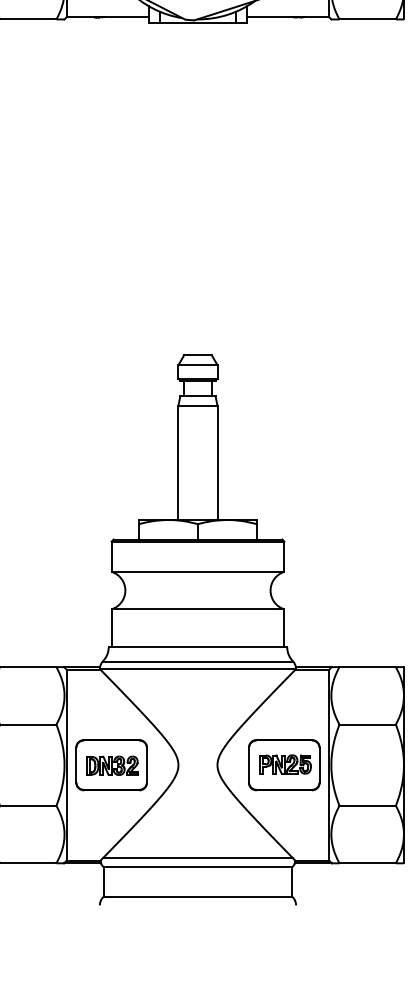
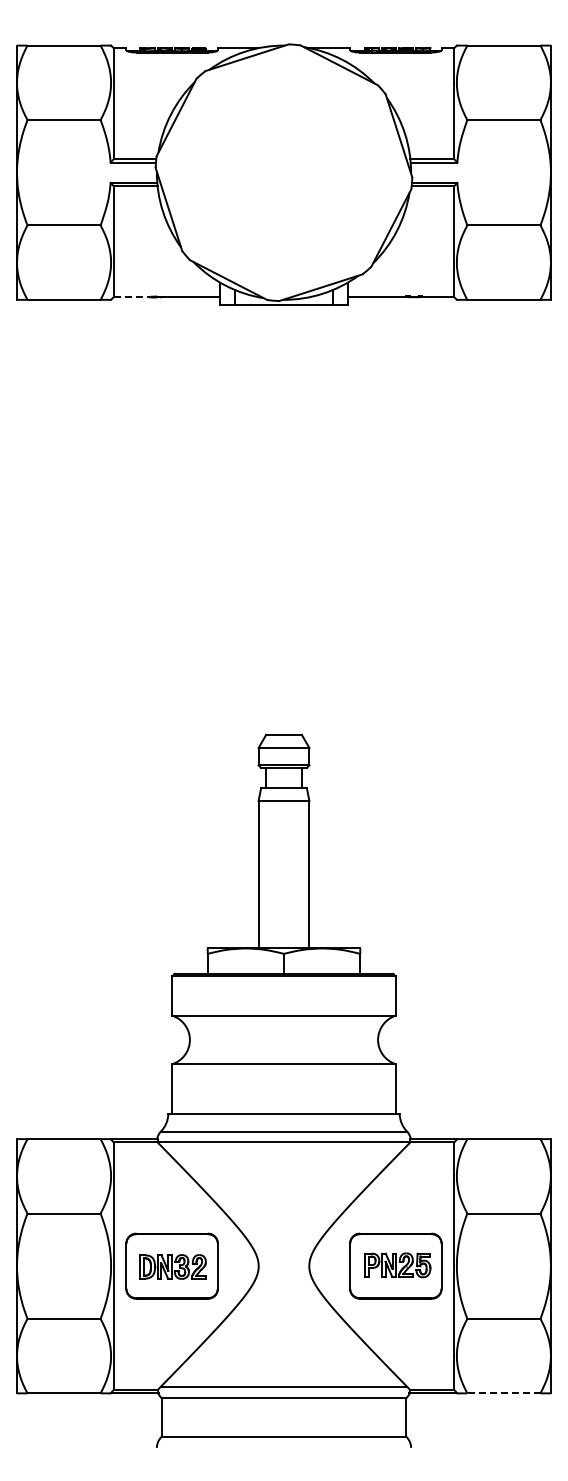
line: (81, 17) -> (132, 297), solid -> dashed
line: (367, 863) -> (503, 1393), solid -> dashed

